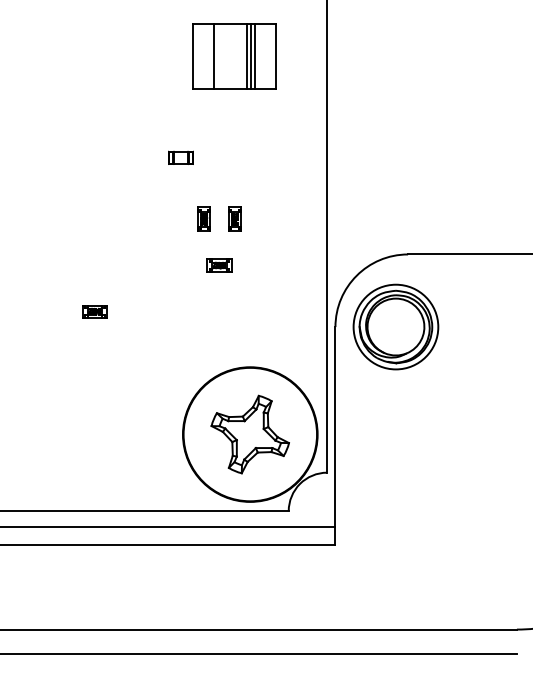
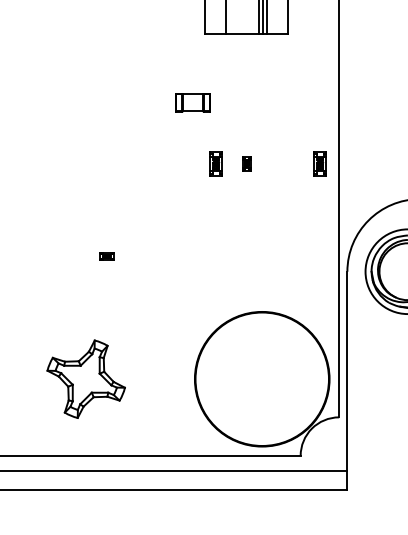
part: (180, 157) -> (192, 102), size x1.4
part: (234, 218) -> (246, 163), size x0.6
part: (307, 218) -> (319, 163), added
part: (219, 265) -> (231, 210), removed
part: (94, 311) -> (106, 256), size x0.6
part: (249, 434) -> (85, 379), moved

